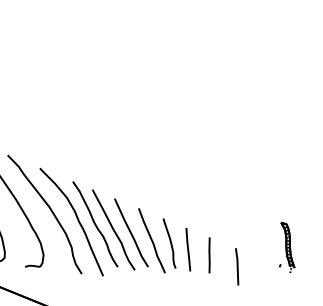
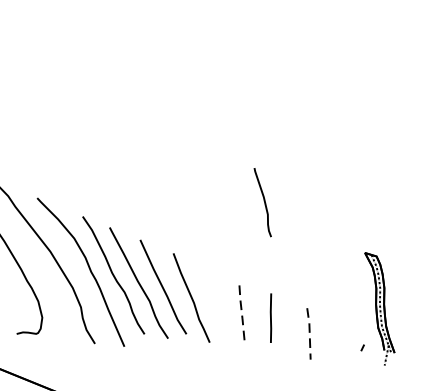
curve: (170, 243) -> (264, 202), moved
part: (286, 246) -> (377, 305), size x1.6
line: (188, 249) -> (241, 309), solid -> dashed
line: (237, 266) -> (309, 333), solid -> dashed

